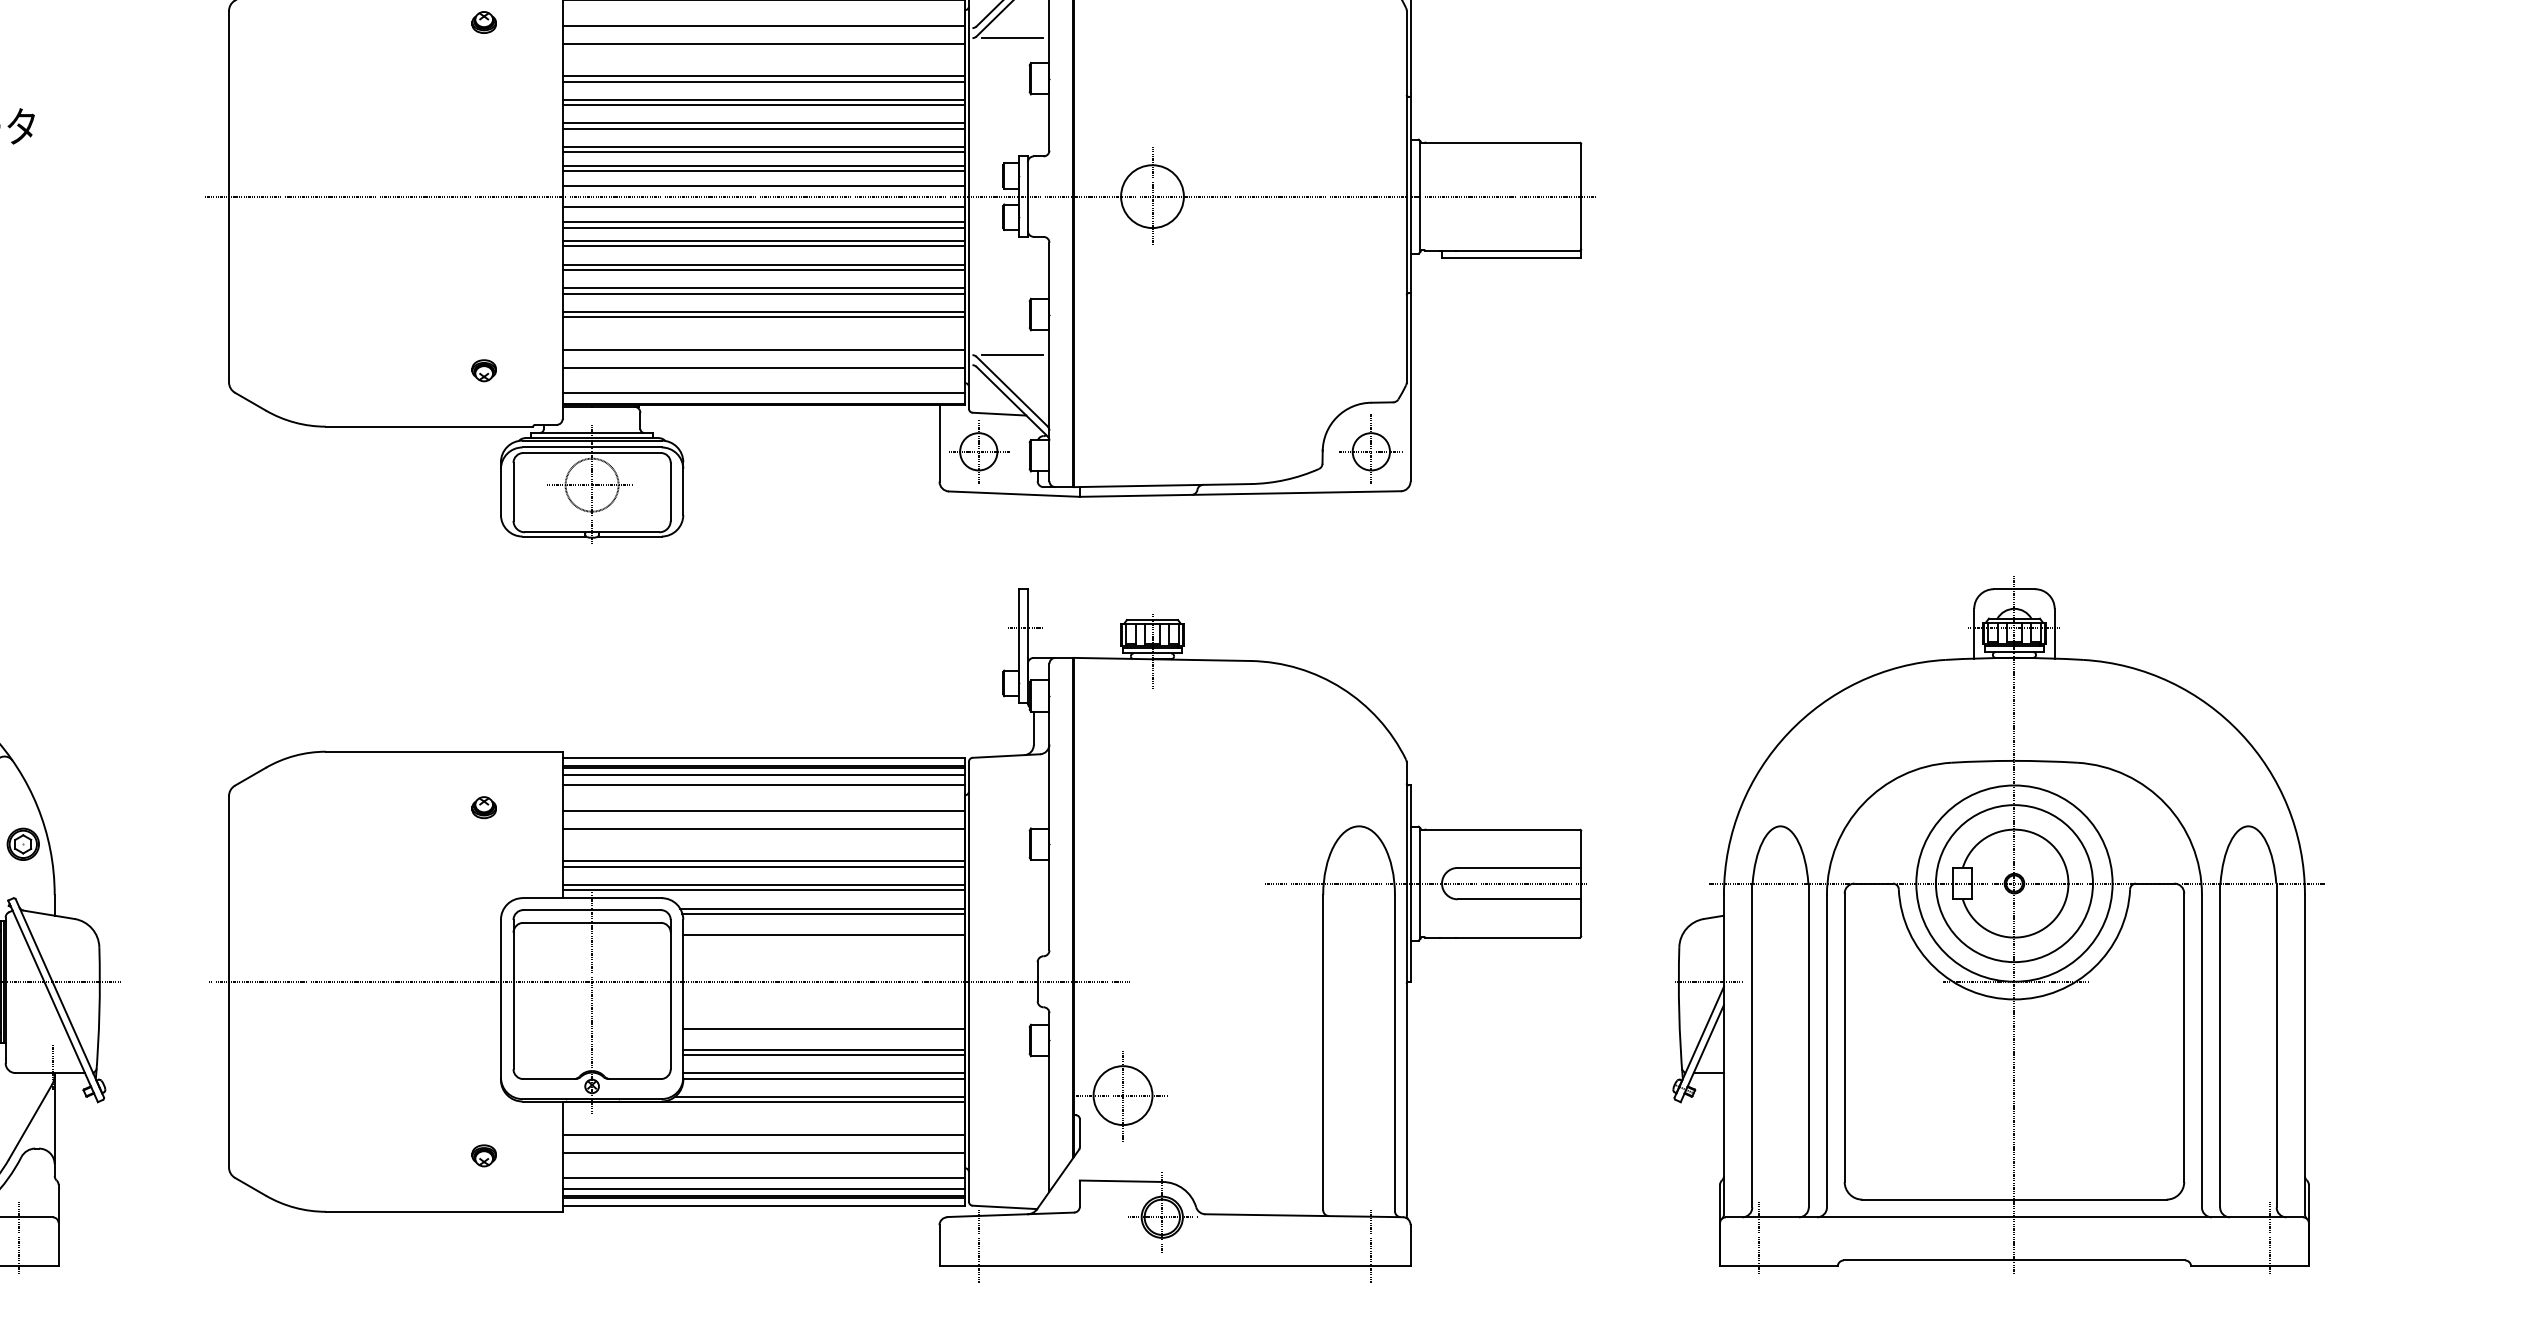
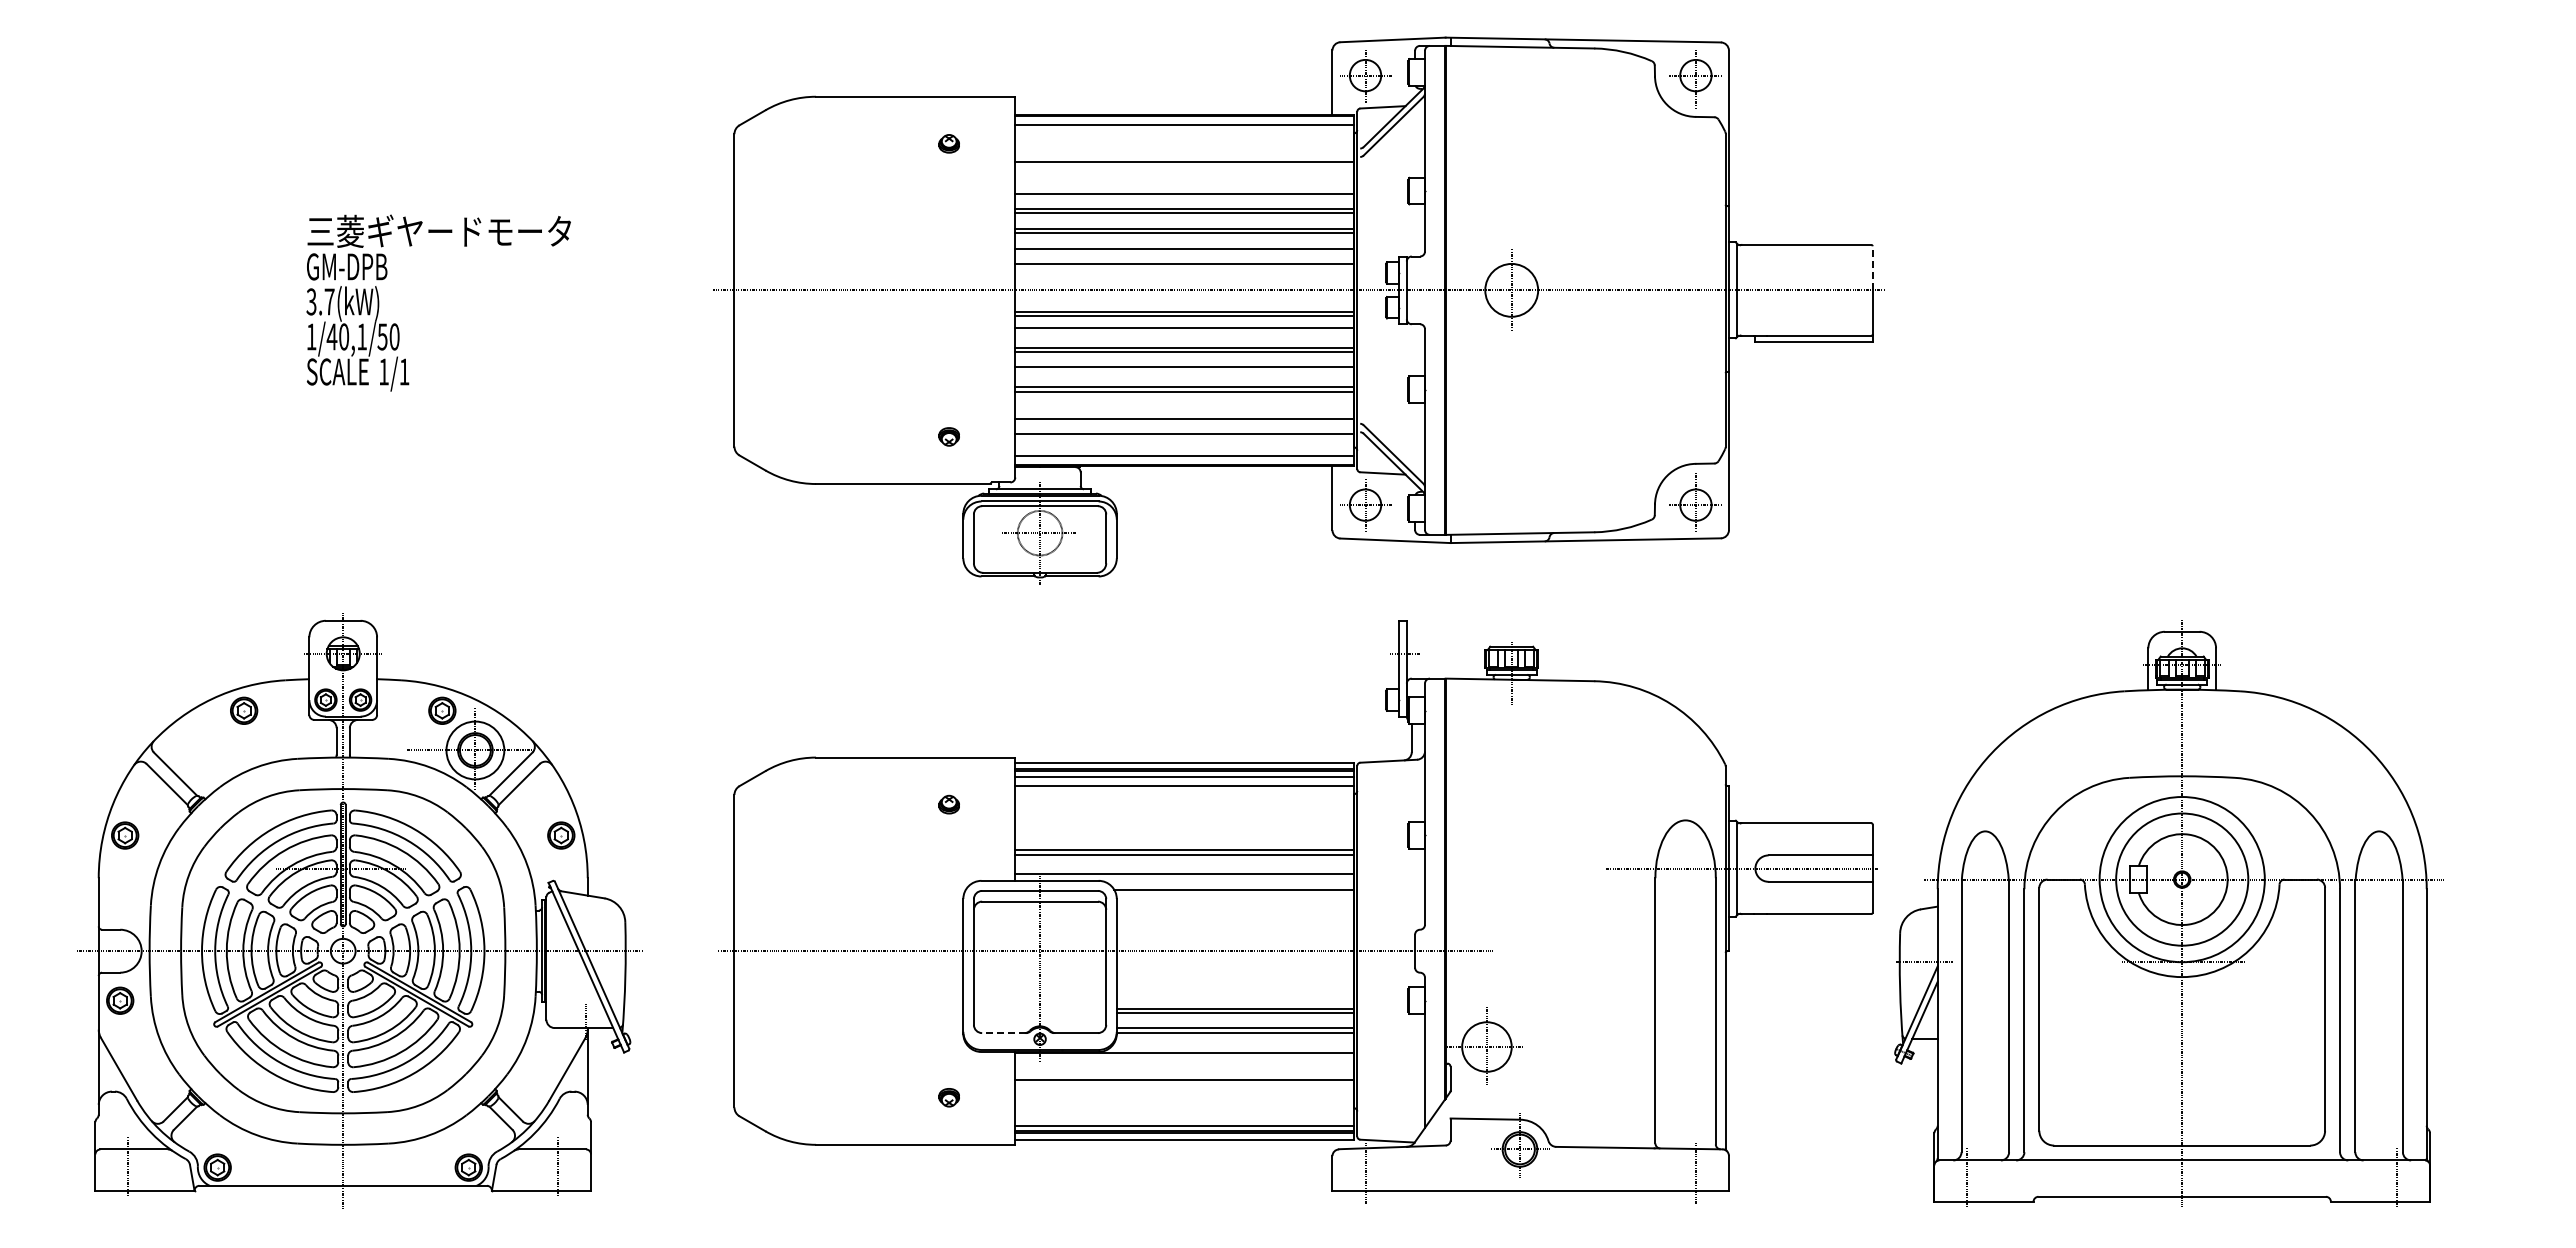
line: (763, 25) -> (1184, 146), removed
line: (1012, 38) -> (1393, 157), removed
line: (763, 75) -> (1184, 188), removed
line: (763, 151) -> (1184, 252), removed
line: (1581, 169) -> (1872, 267), solid -> dashed
line: (763, 170) -> (1184, 268), removed
line: (763, 186) -> (1184, 281), removed
line: (763, 207) -> (1184, 299), removed
line: (763, 246) -> (1184, 332), removed
line: (763, 294) -> (1184, 372), removed
line: (1012, 354) -> (1393, 423), removed
line: (763, 811) -> (1184, 807), removed
line: (763, 828) -> (1184, 822), removed
line: (763, 884) -> (1184, 869), removed
line: (823, 913) -> (1234, 893), removed
part: (1998, 923) -> (2168, 913), moved
line: (823, 934) -> (1234, 911), removed
line: (823, 1028) -> (1234, 990), removed
line: (549, 1079) -> (1004, 1033), solid -> dashed
line: (819, 1096) -> (1231, 1047), removed
line: (763, 1153) -> (1184, 1095), removed
line: (763, 1178) -> (1184, 1116), removed

